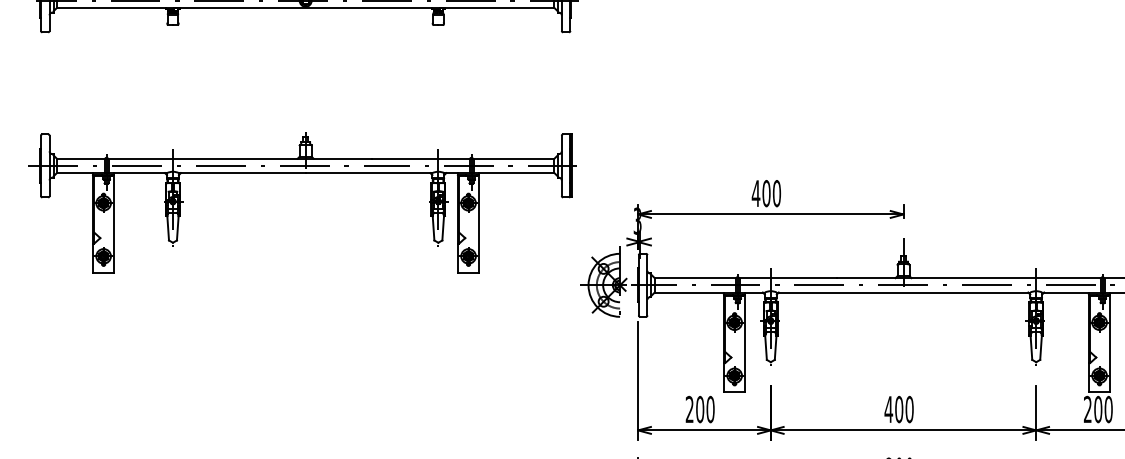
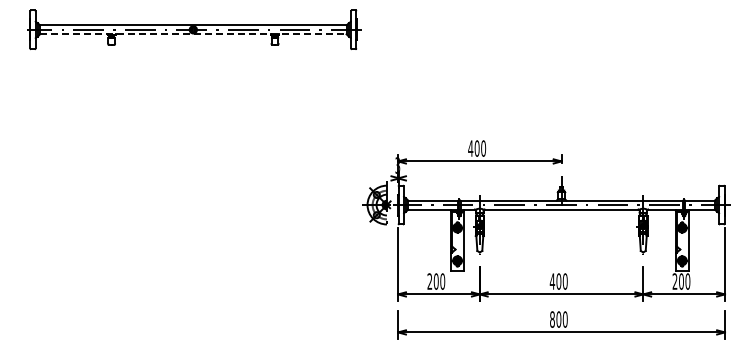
line: (305, 8) -> (193, 34), solid -> dashed
part: (302, 173) -> (191, 136), removed

